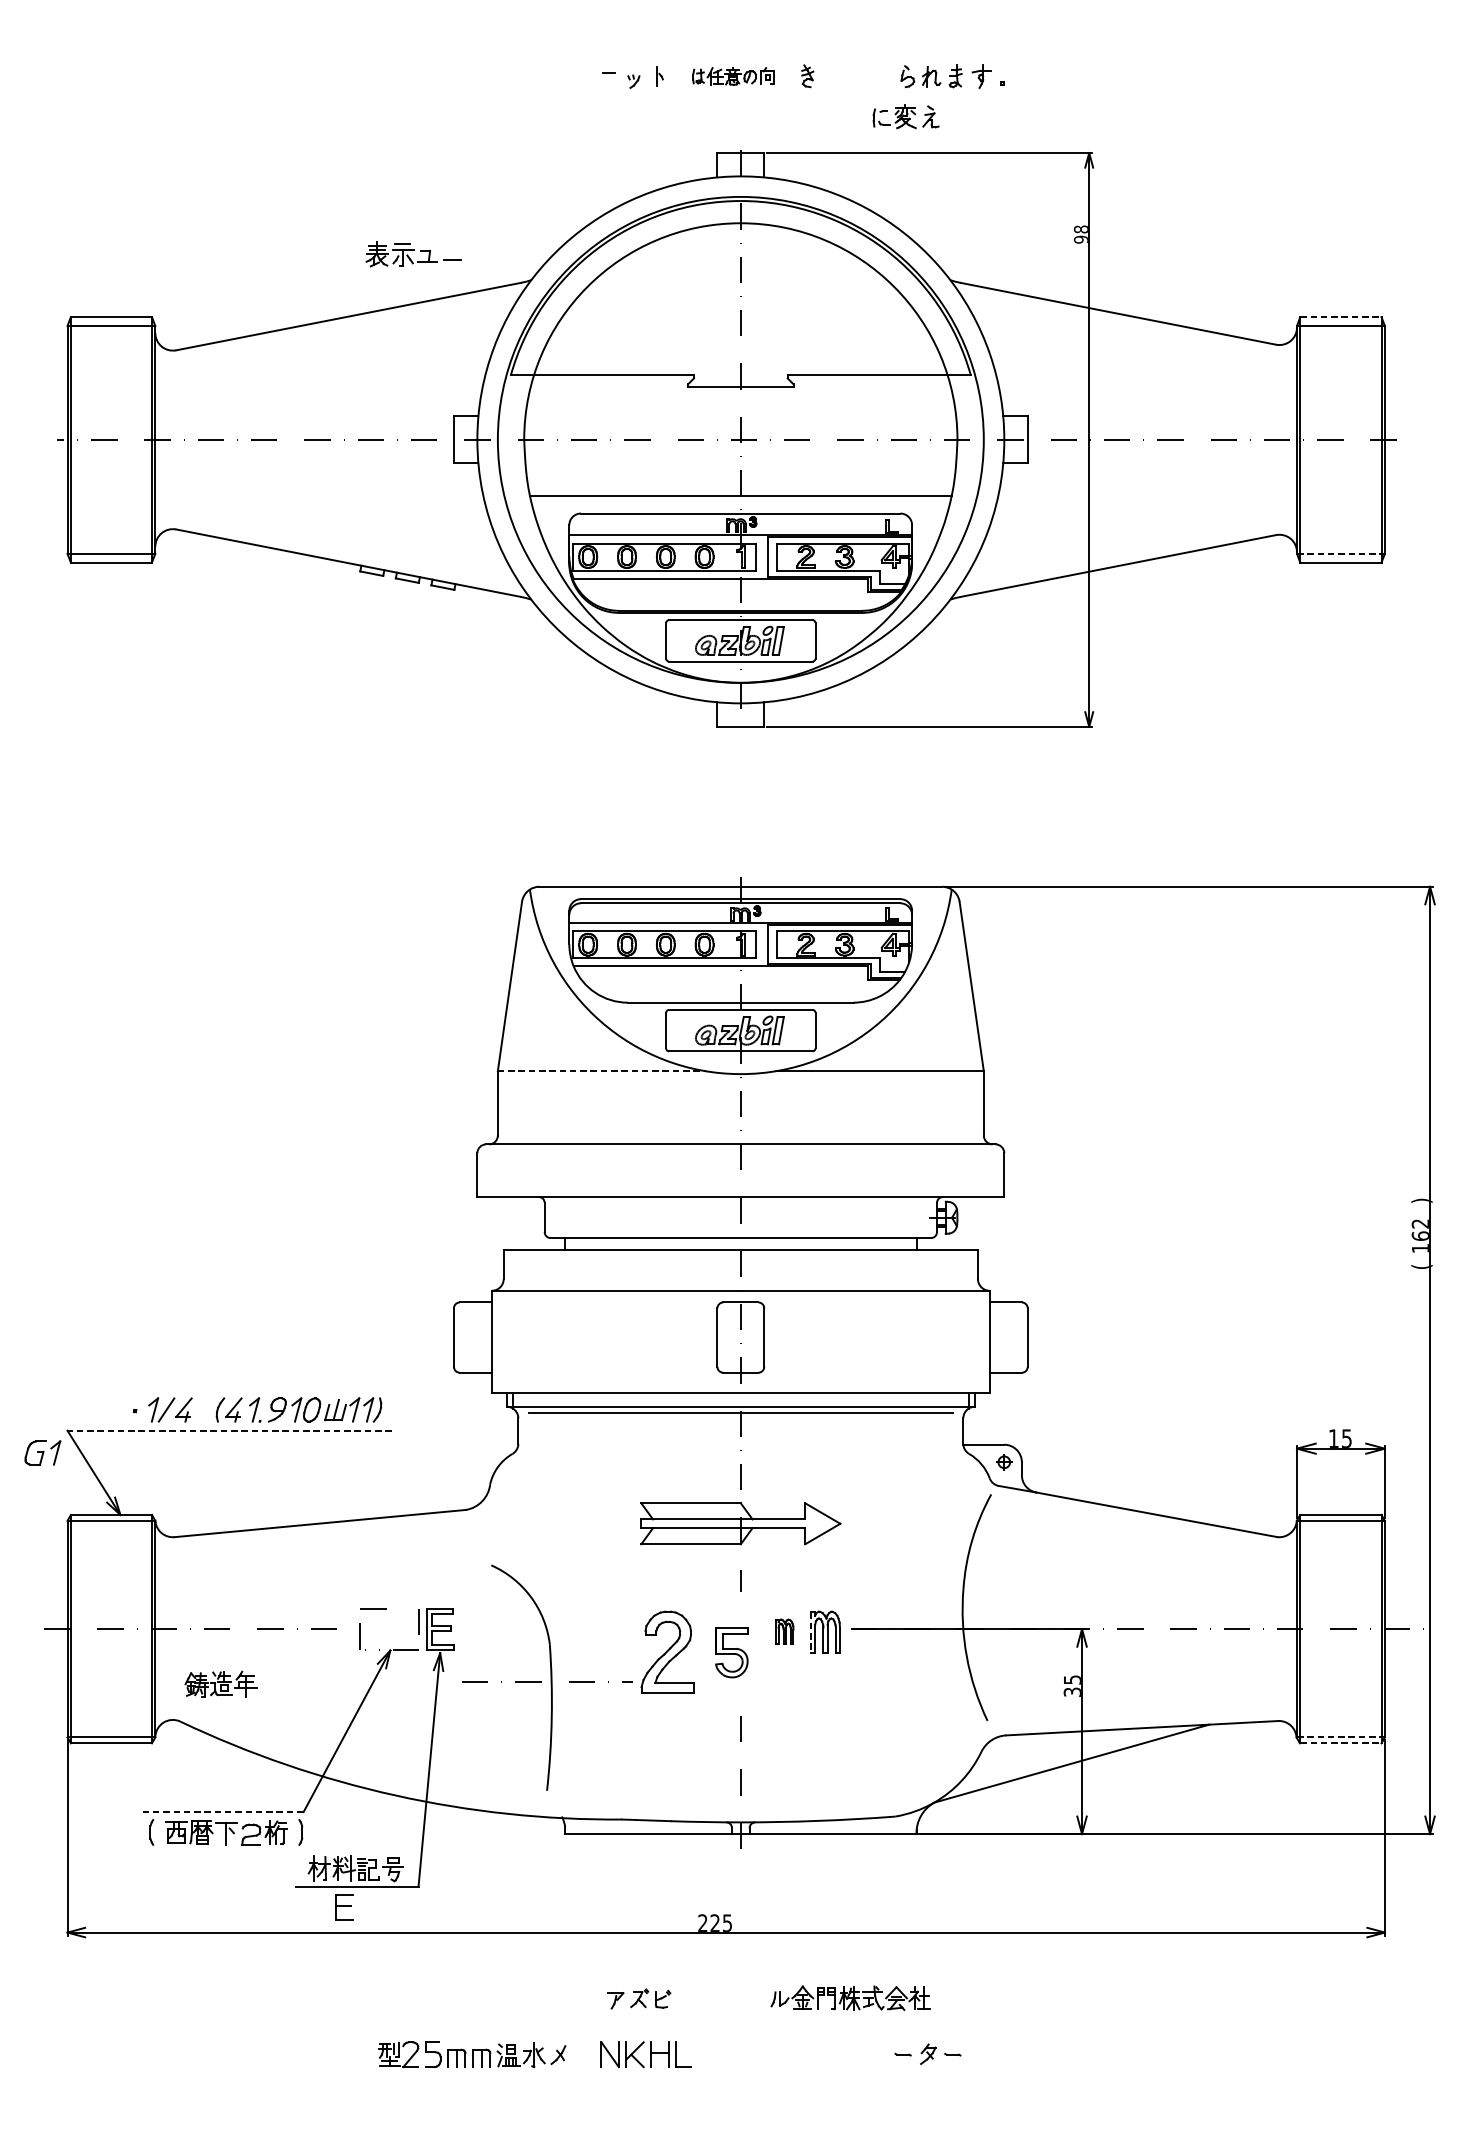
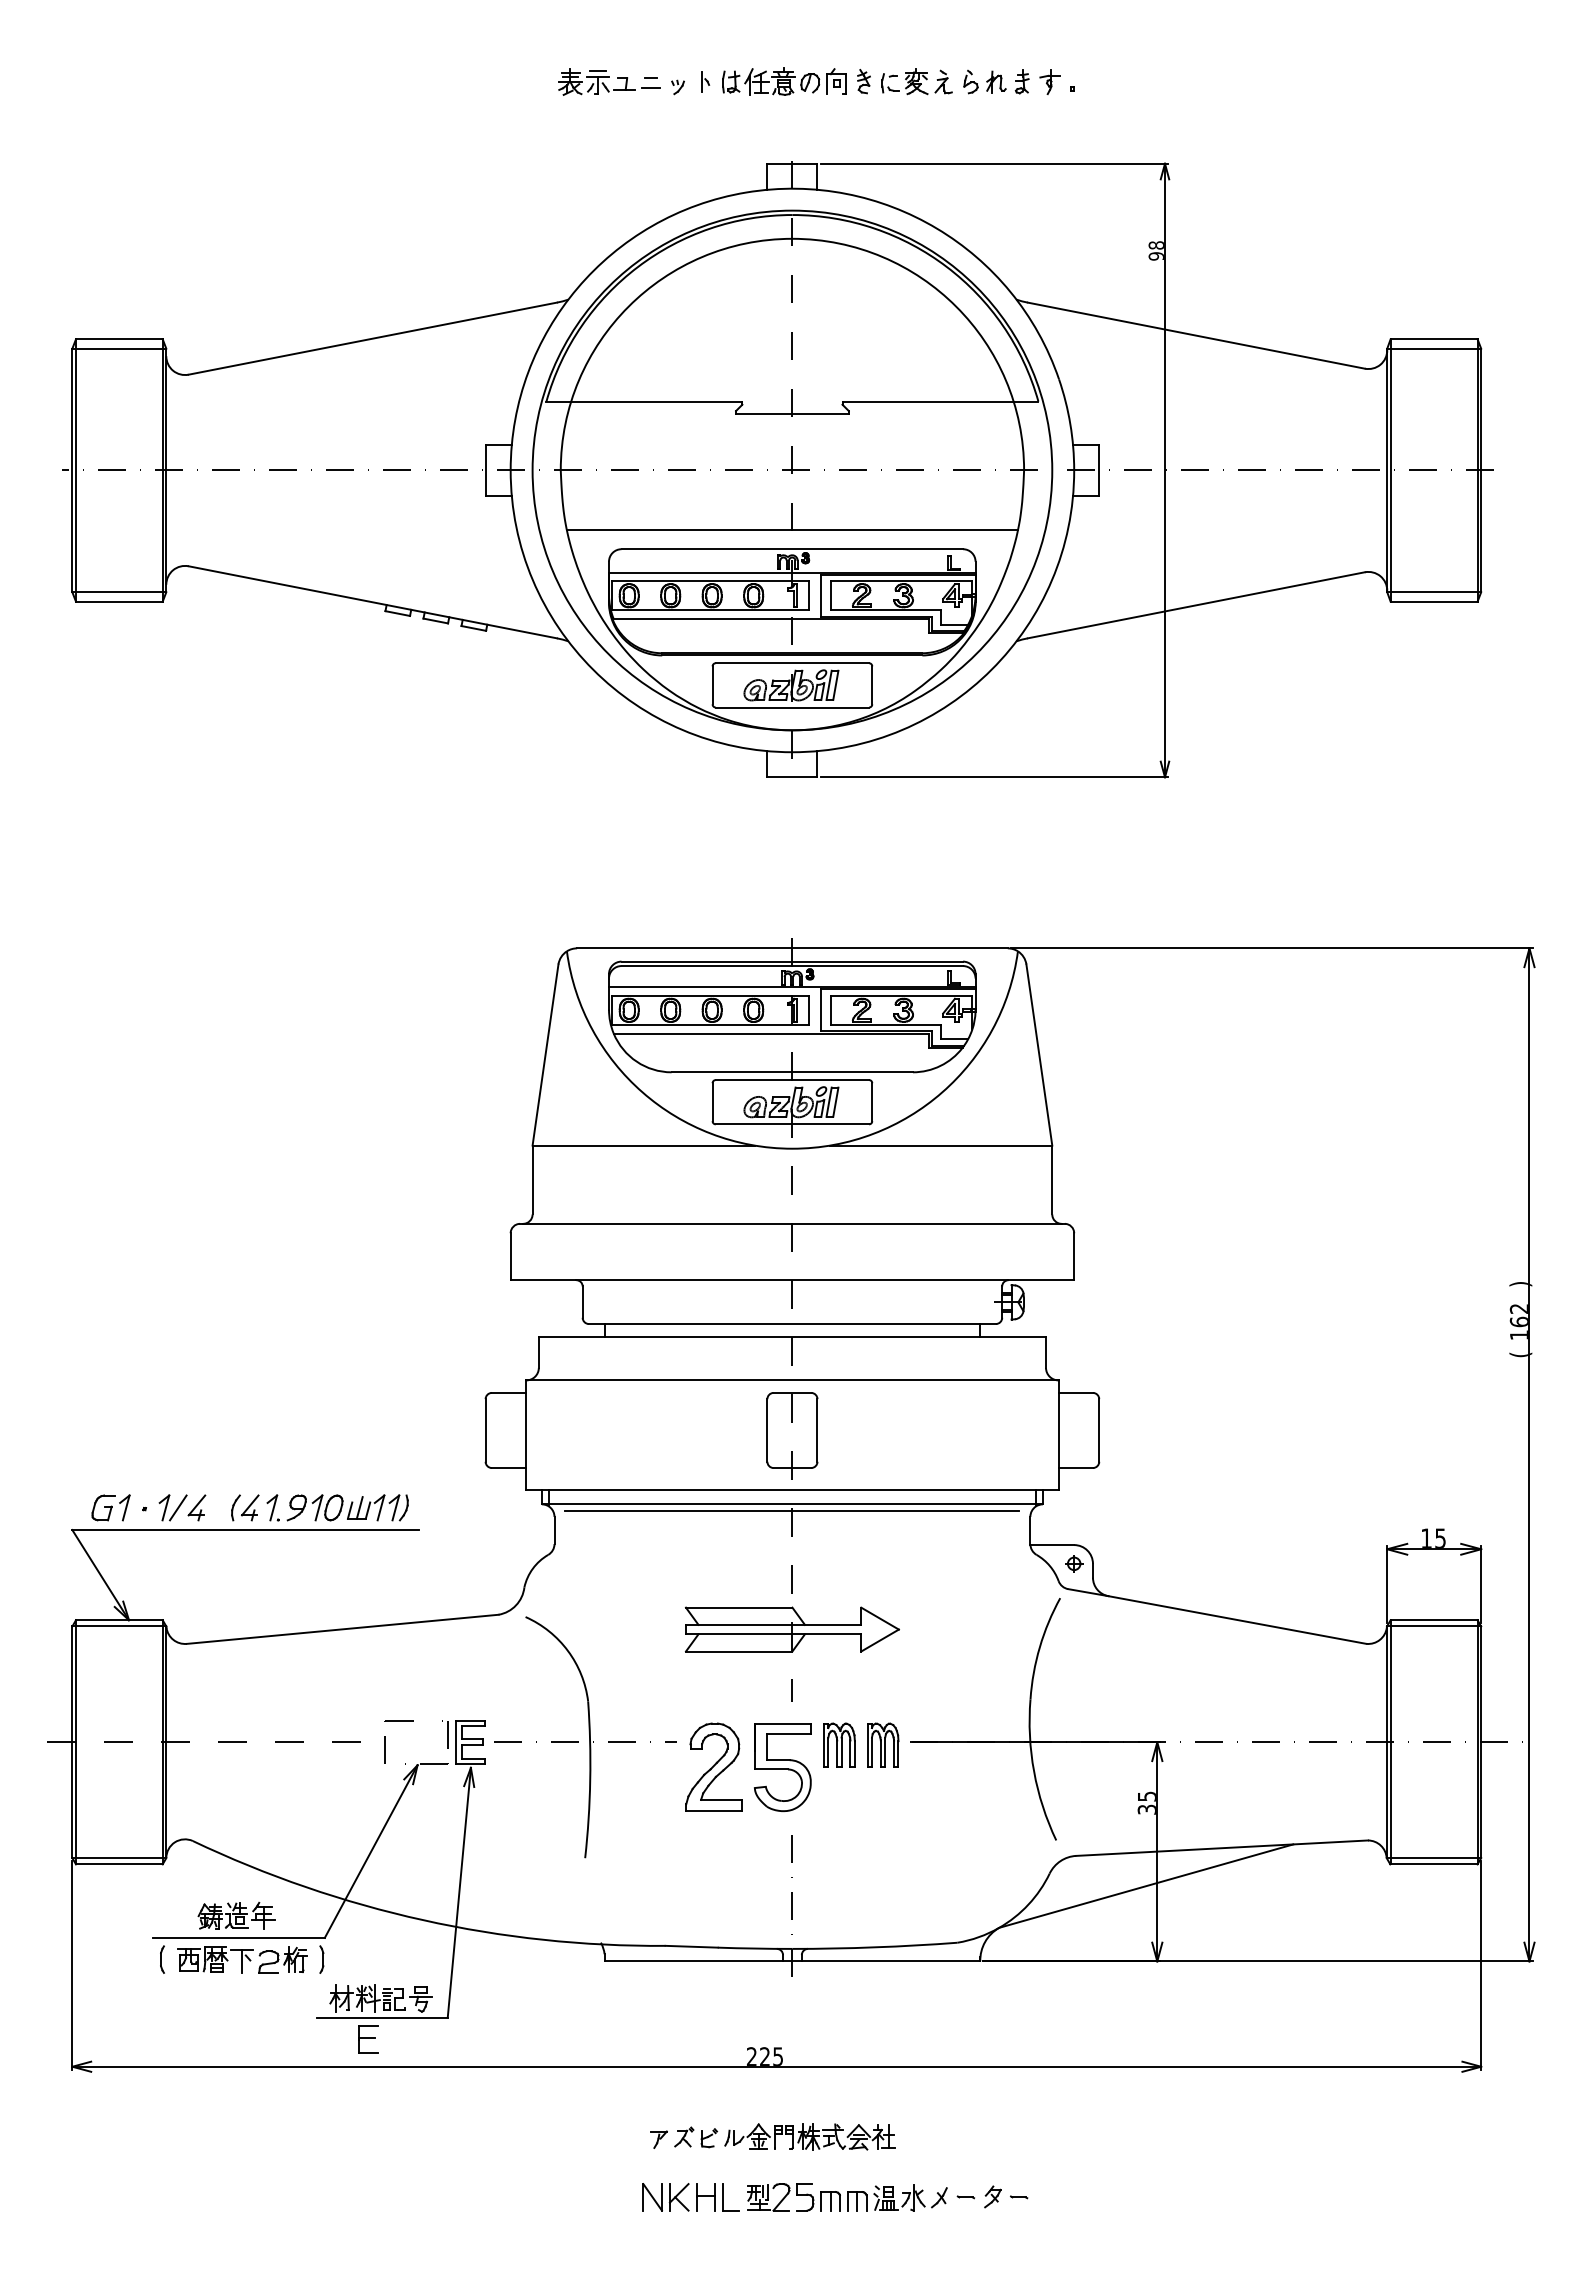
part: (733, 76) -> (784, 81), size x1.43
part: (905, 116) -> (916, 81), moved
part: (413, 253) -> (609, 81), moved
line: (1341, 317) -> (1434, 339), dashed -> solid
line: (1341, 554) -> (1434, 592), dashed -> solid
line: (602, 1071) -> (644, 1145), dashed -> solid
line: (229, 1431) -> (245, 1530), dashed -> solid
part: (42, 1452) -> (110, 1507), moved
part: (784, 1631) -> (839, 1744), size x1.67
line: (811, 1632) -> (867, 1745), dashed -> solid
part: (731, 1652) -> (782, 1767), size x1.67
part: (547, 1677) -> (585, 1737), moved
part: (220, 1683) -> (236, 1915), moved
line: (1341, 1737) -> (1434, 1858), dashed -> solid
line: (1341, 1743) -> (1434, 1864), dashed -> solid
line: (223, 1811) -> (239, 1937), dashed -> solid
part: (850, 1997) -> (809, 2136), moved
part: (472, 2054) -> (847, 2197), moved

